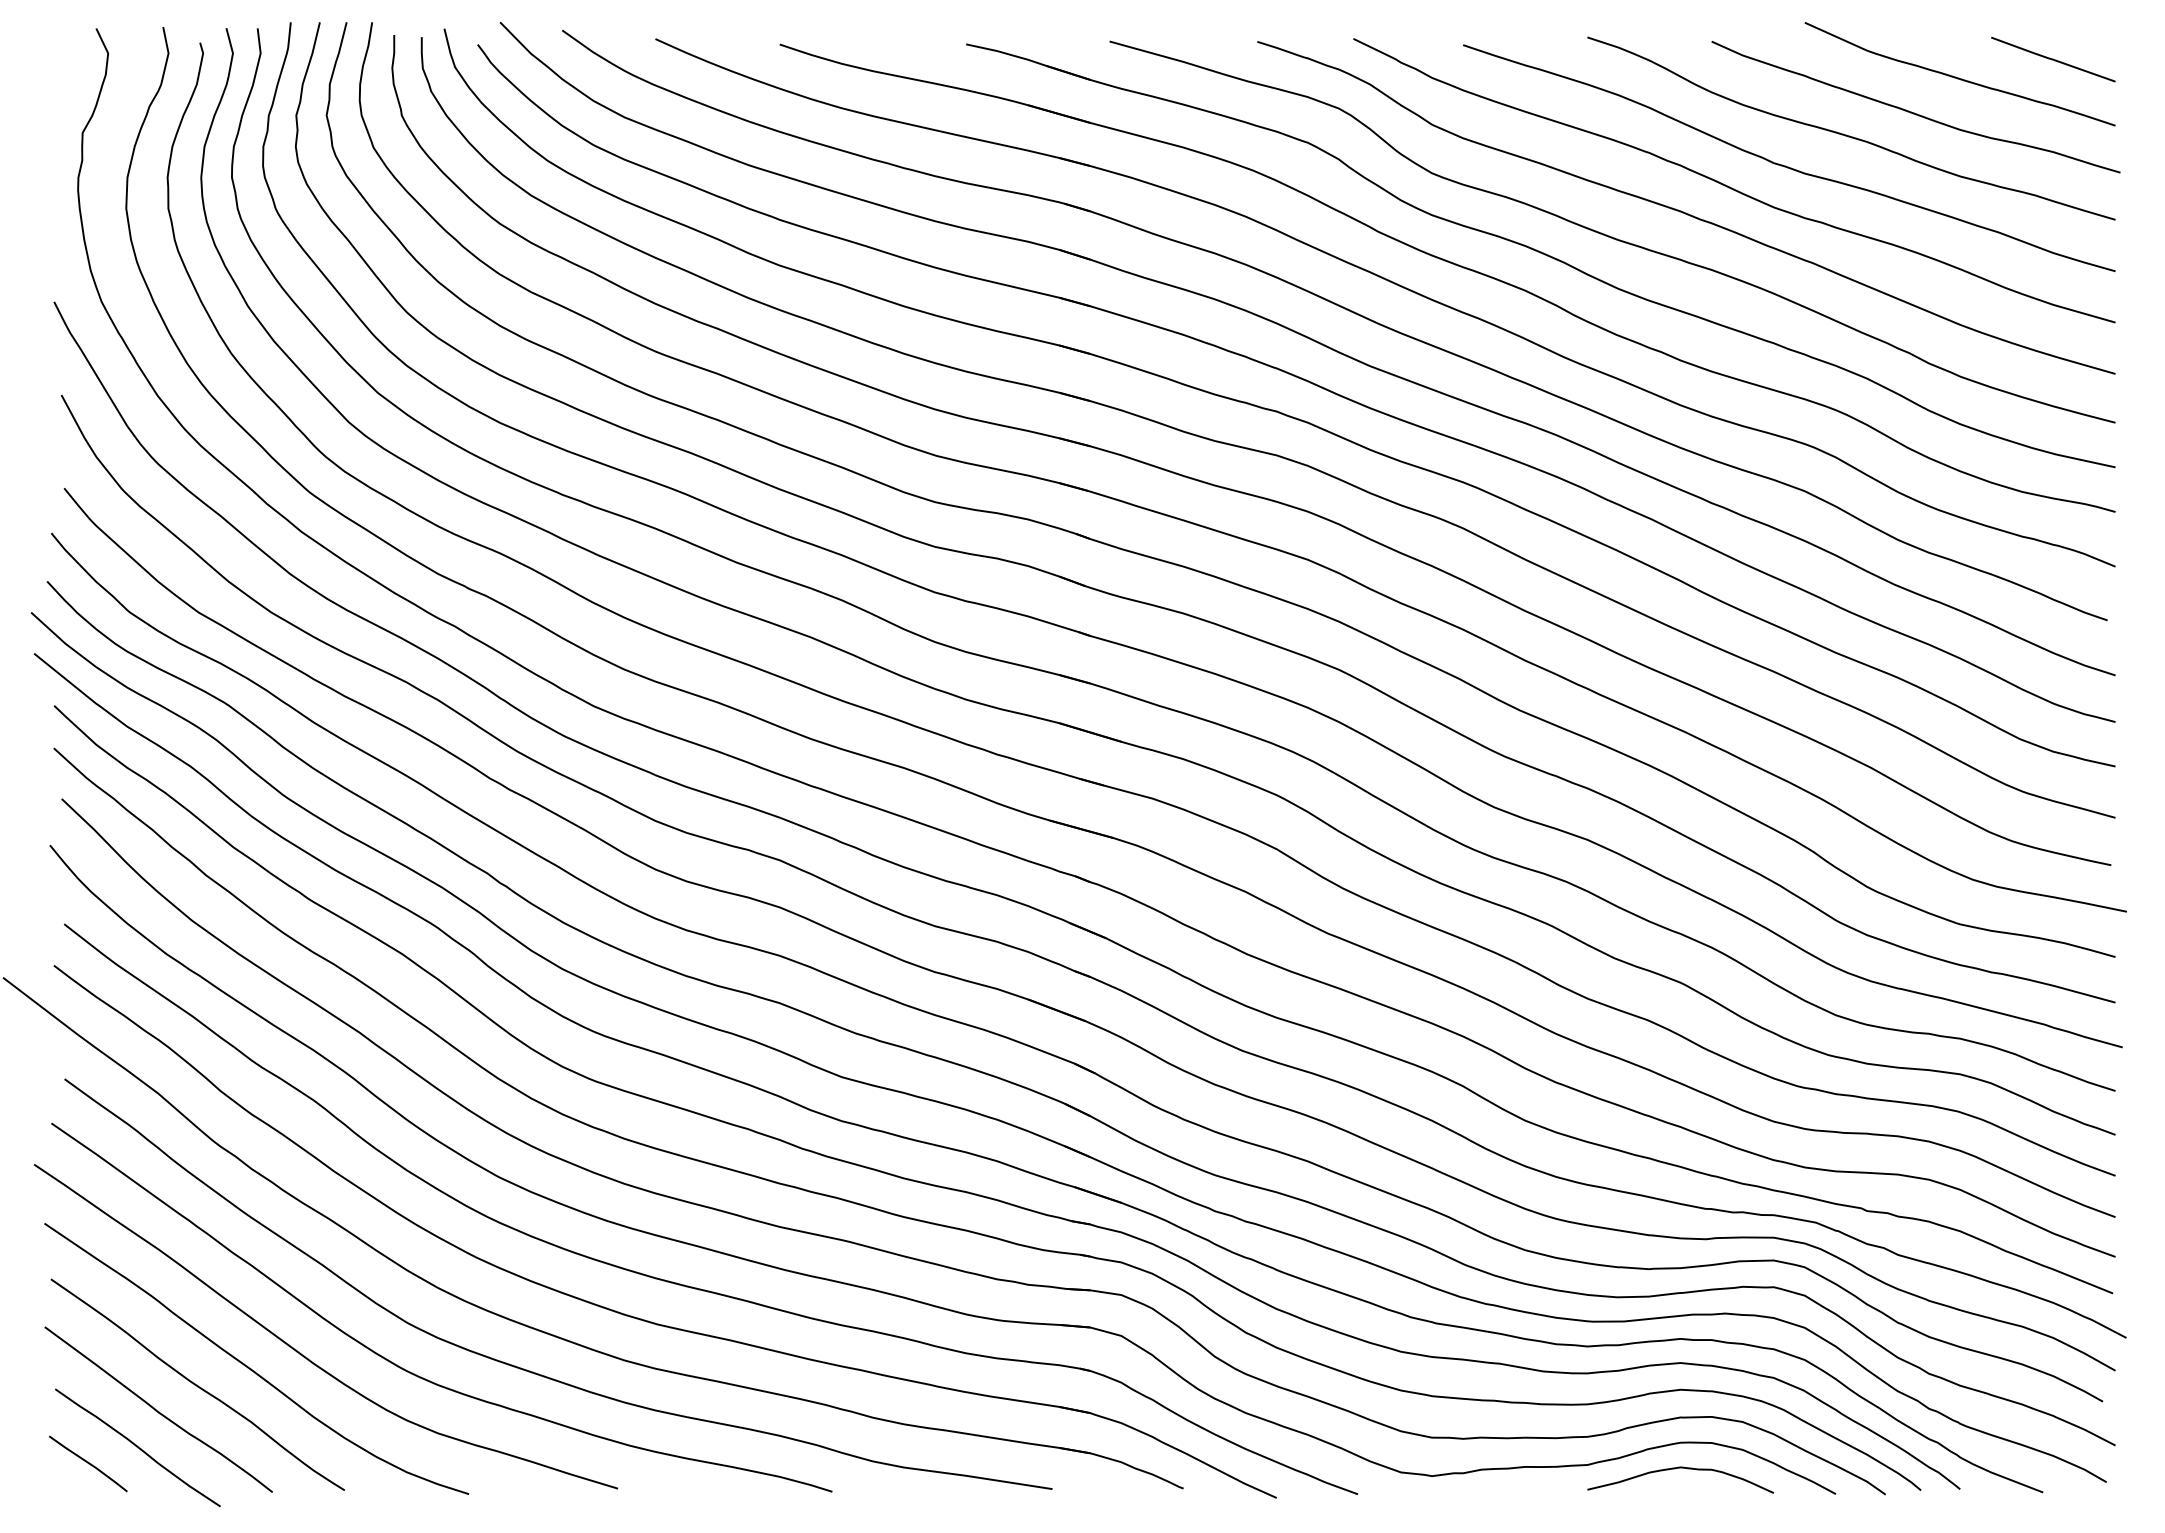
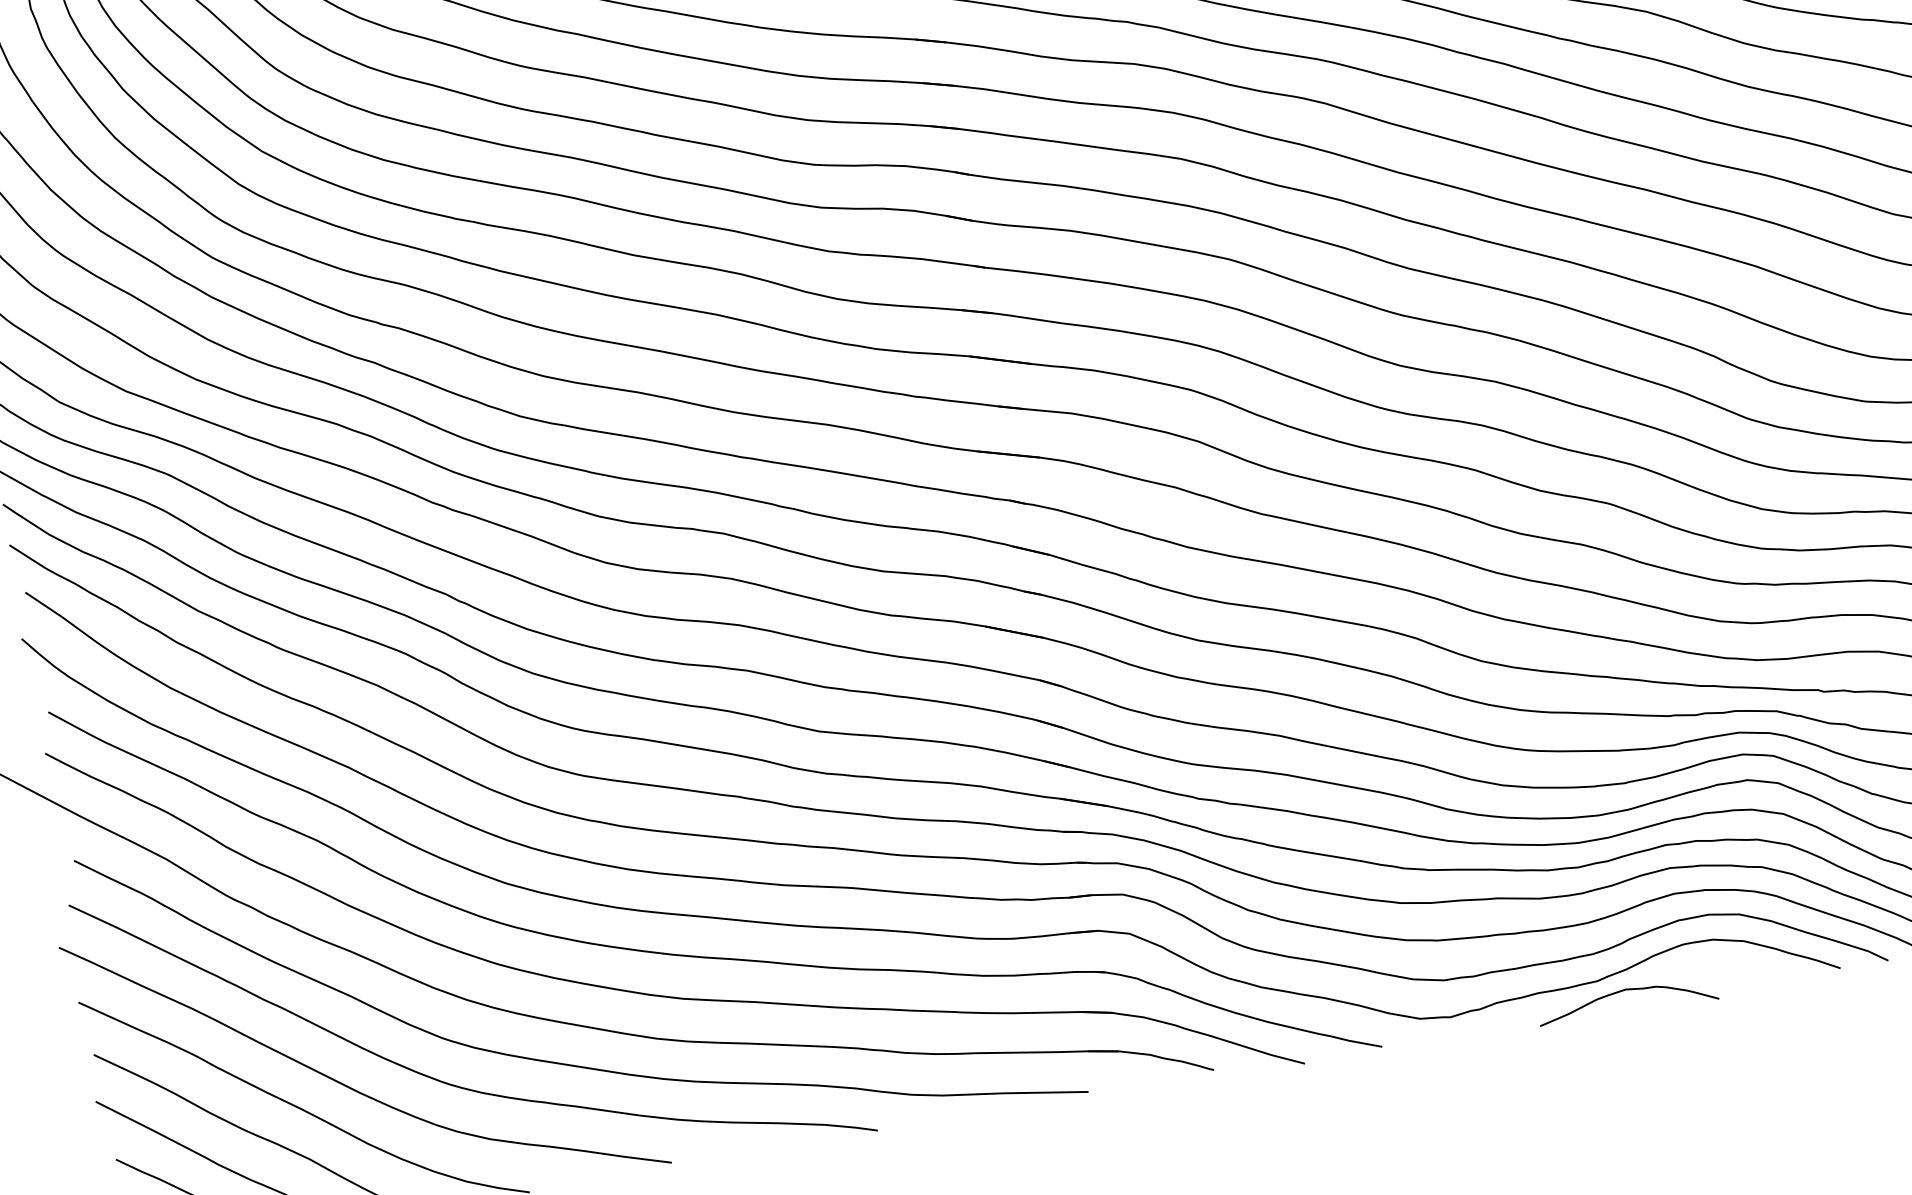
curve: (1680, 1468) -> (1625, 990), moved

